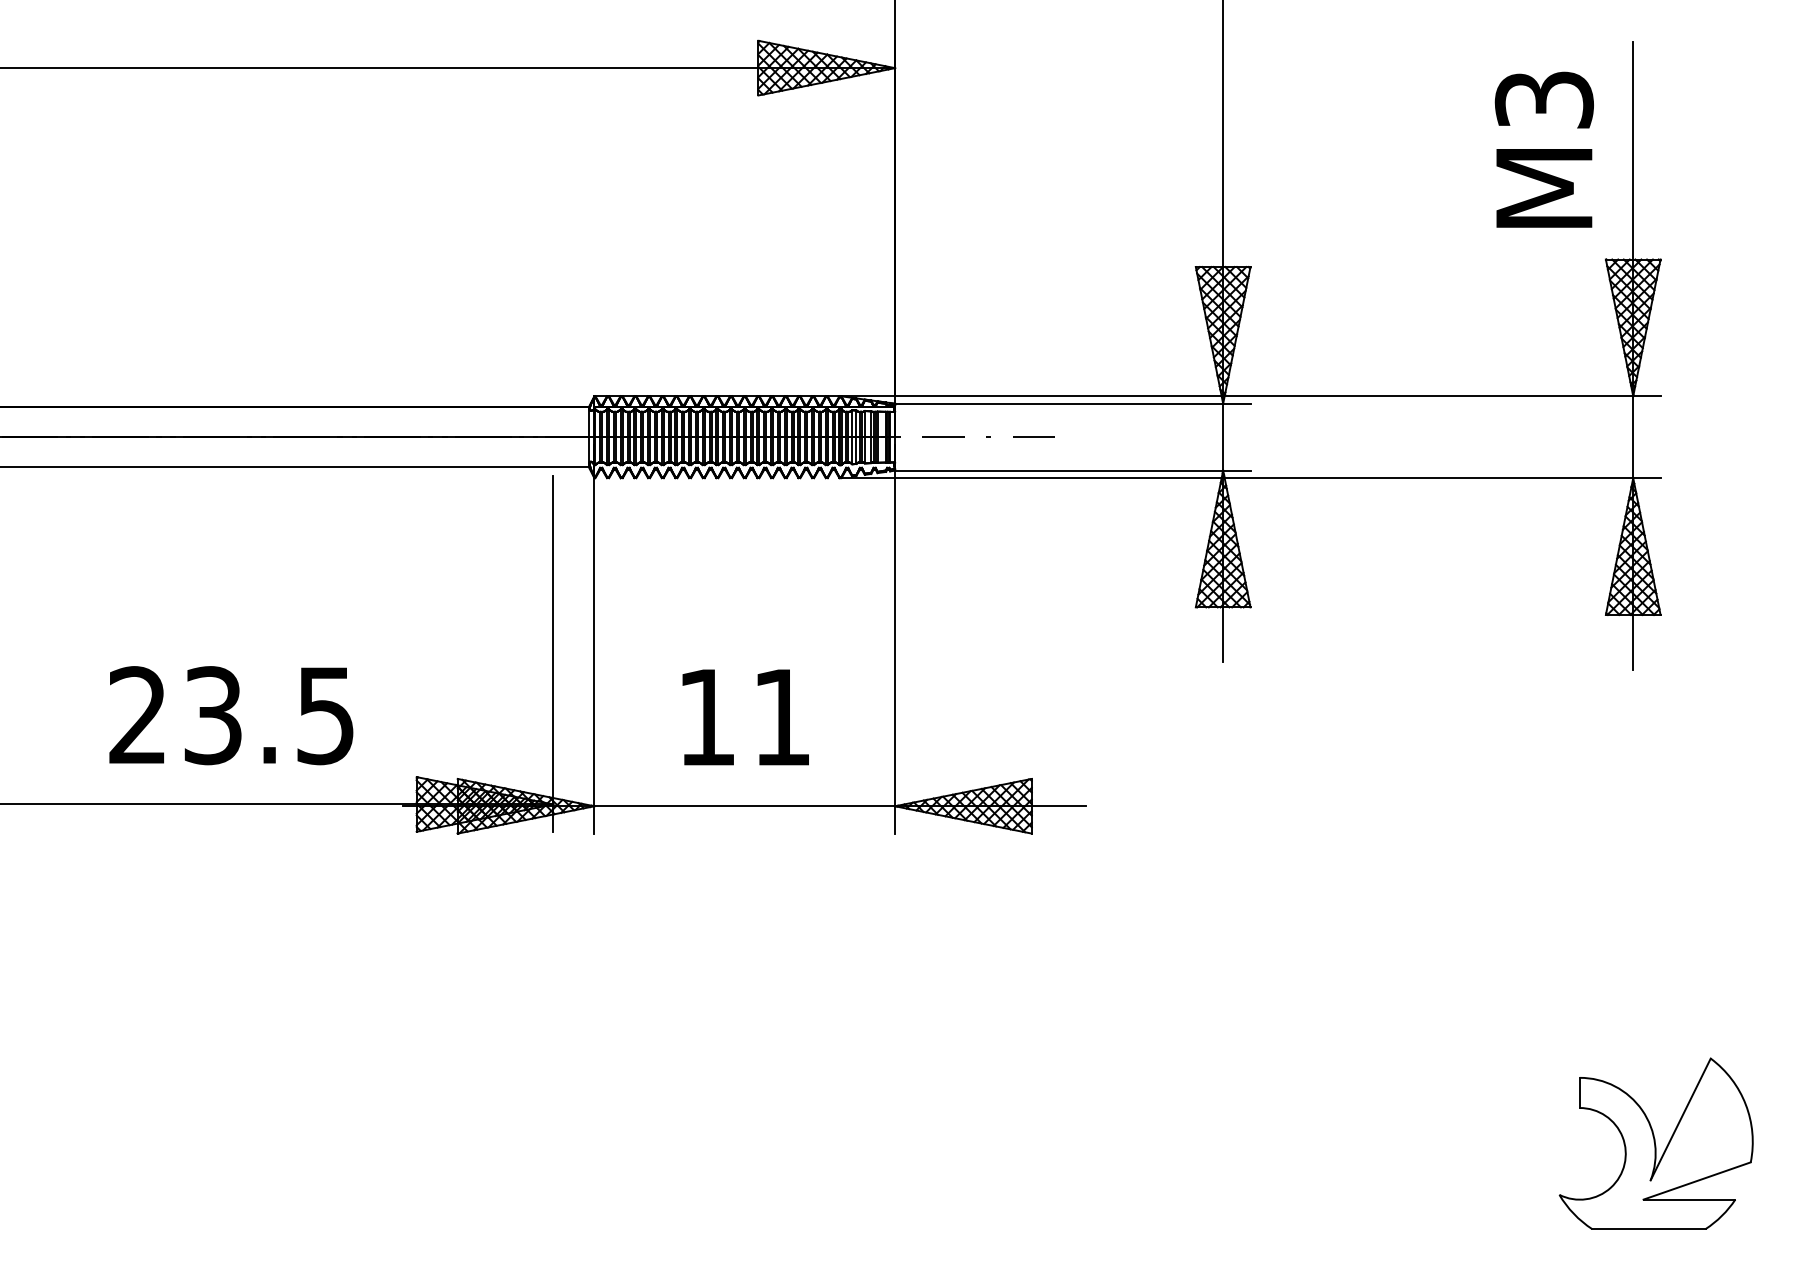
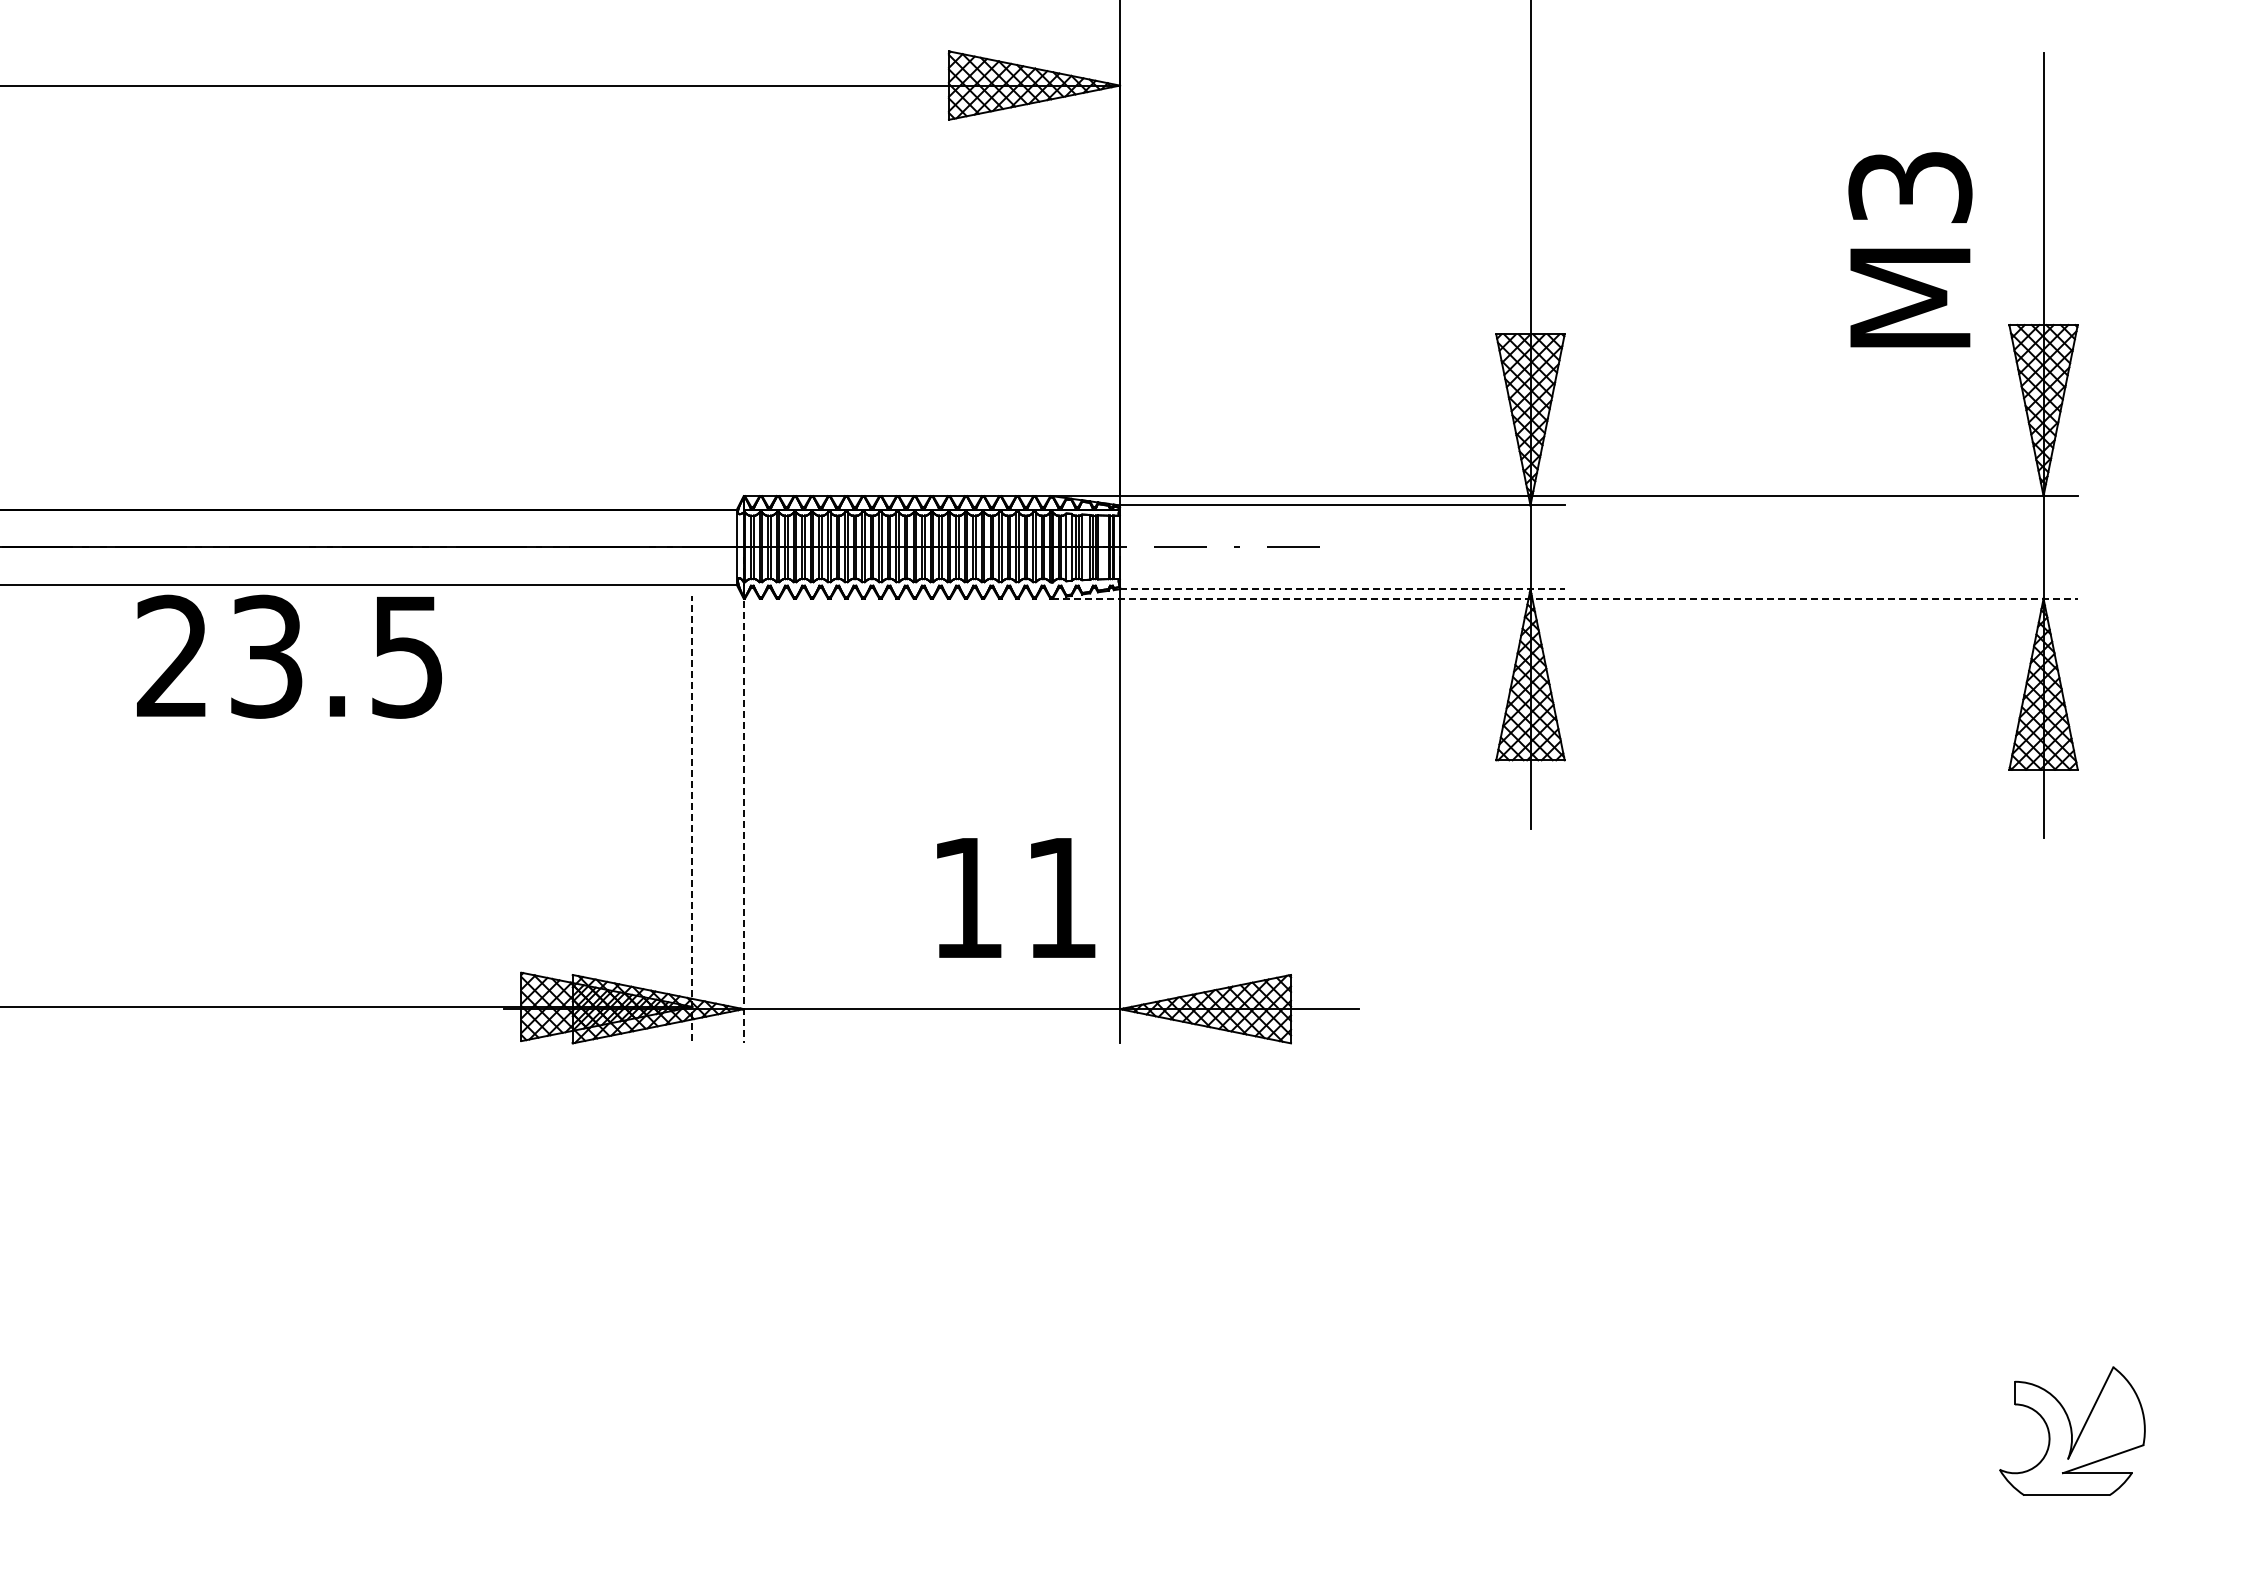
text: (1544, 149) -> (1910, 249), moved
line: (1072, 470) -> (1342, 589), solid -> dashed
line: (1251, 478) -> (1565, 598), solid -> dashed
line: (594, 639) -> (743, 800), solid -> dashed
line: (553, 653) -> (692, 818), solid -> dashed
text: (231, 715) -> (289, 656), moved
text: (746, 717) -> (1016, 897), moved
part: (1656, 1142) -> (2072, 1430), size x0.6

